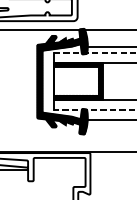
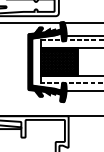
hatch: (75, 81) -> (57, 61), added

